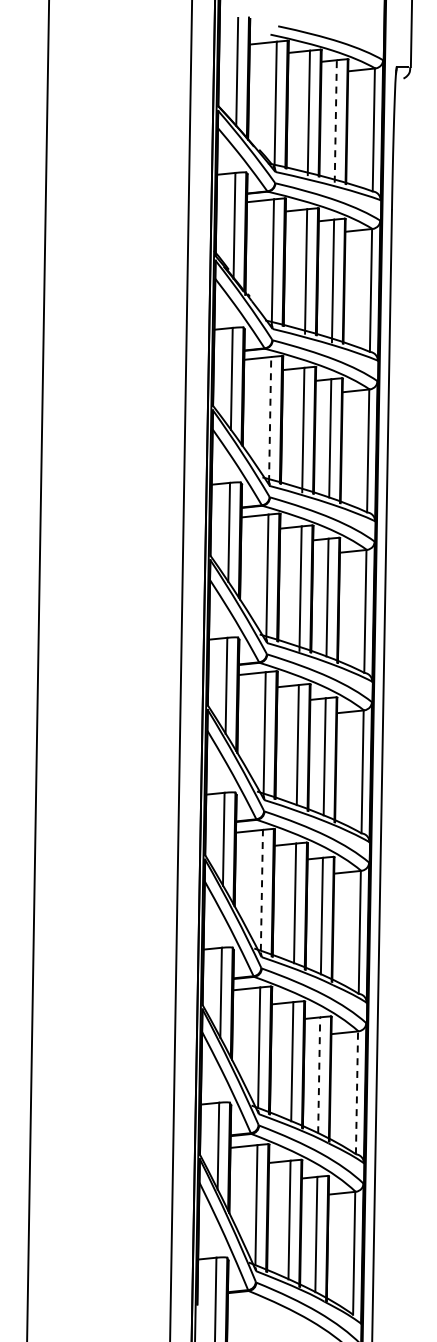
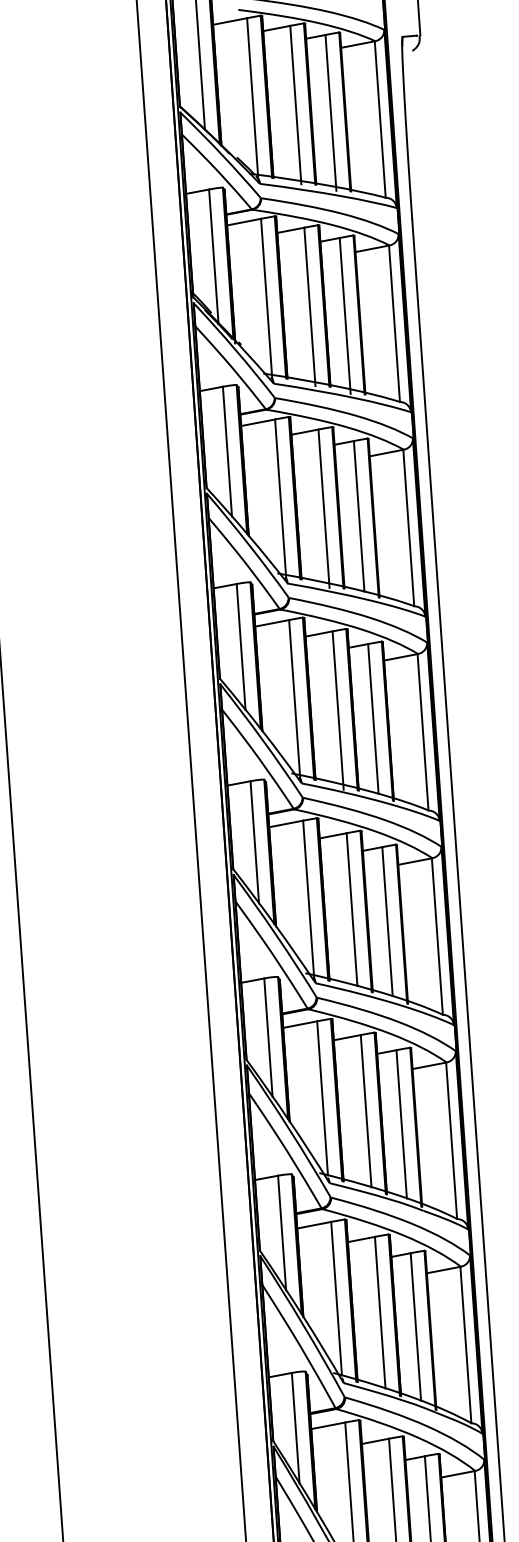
line: (335, 120) -> (330, 111), dashed -> solid
line: (270, 419) -> (281, 498), dashed -> solid
line: (261, 889) -> (321, 1097), dashed -> solid
line: (319, 1075) -> (416, 1327), dashed -> solid
line: (357, 1092) -> (466, 1344), dashed -> solid

